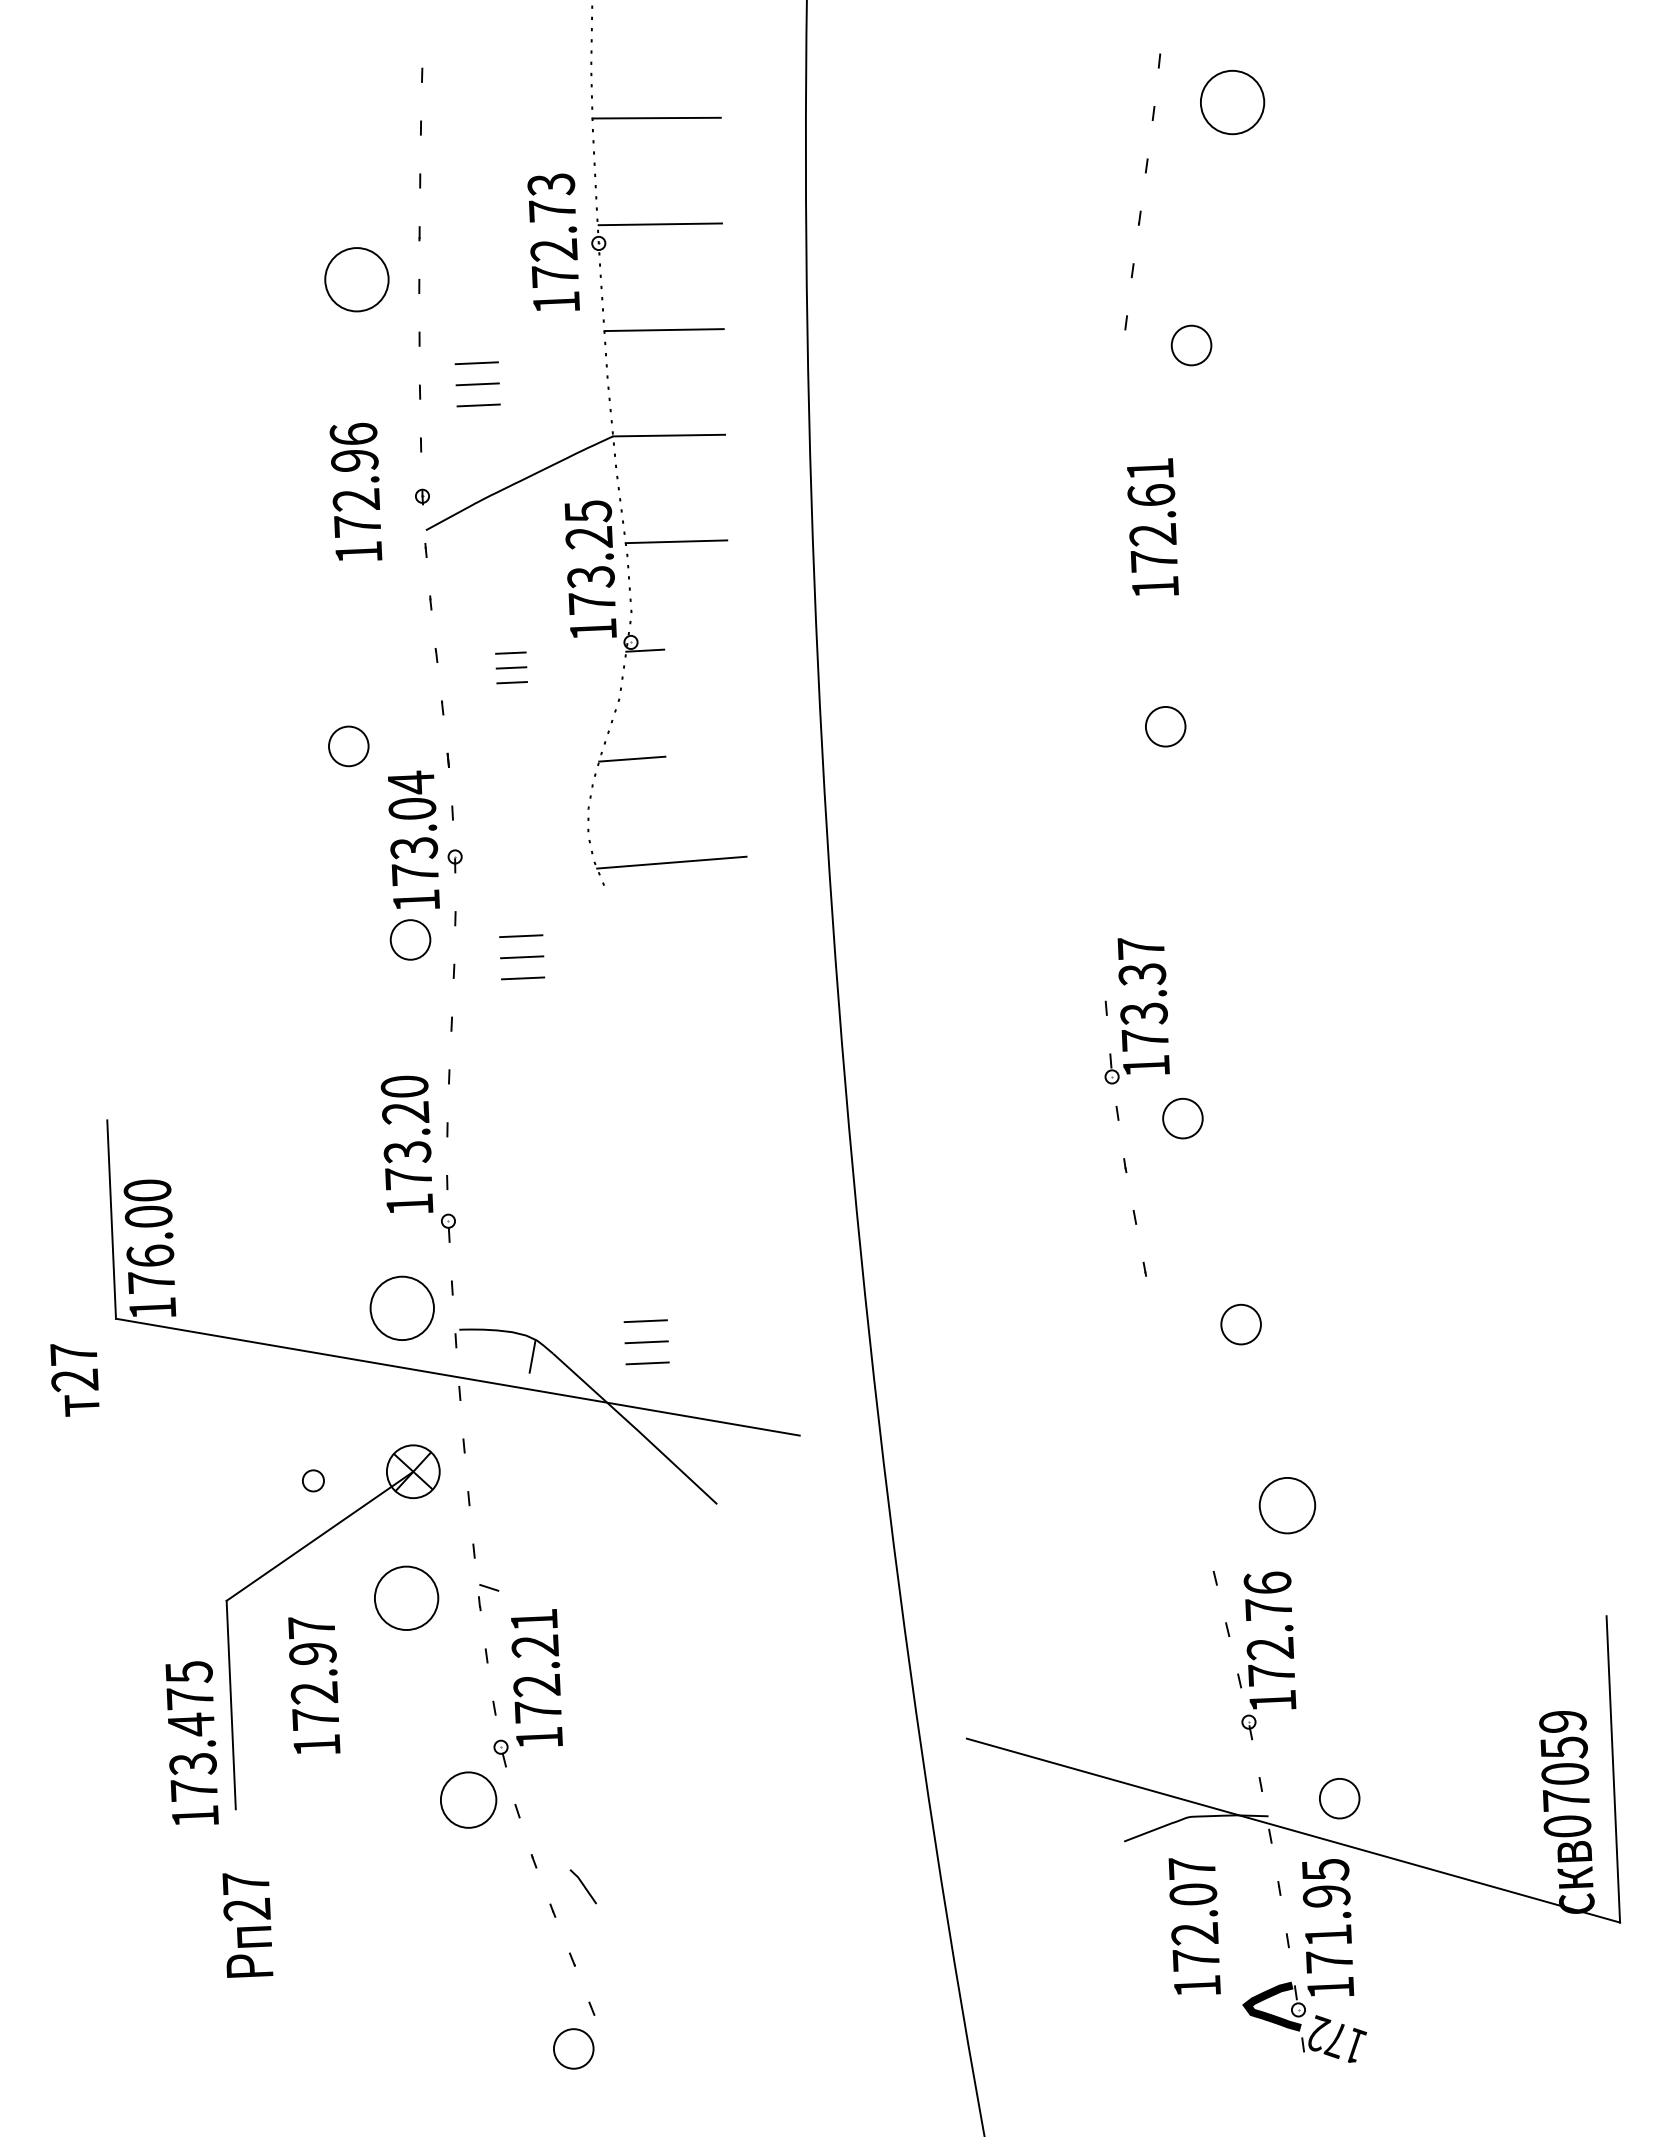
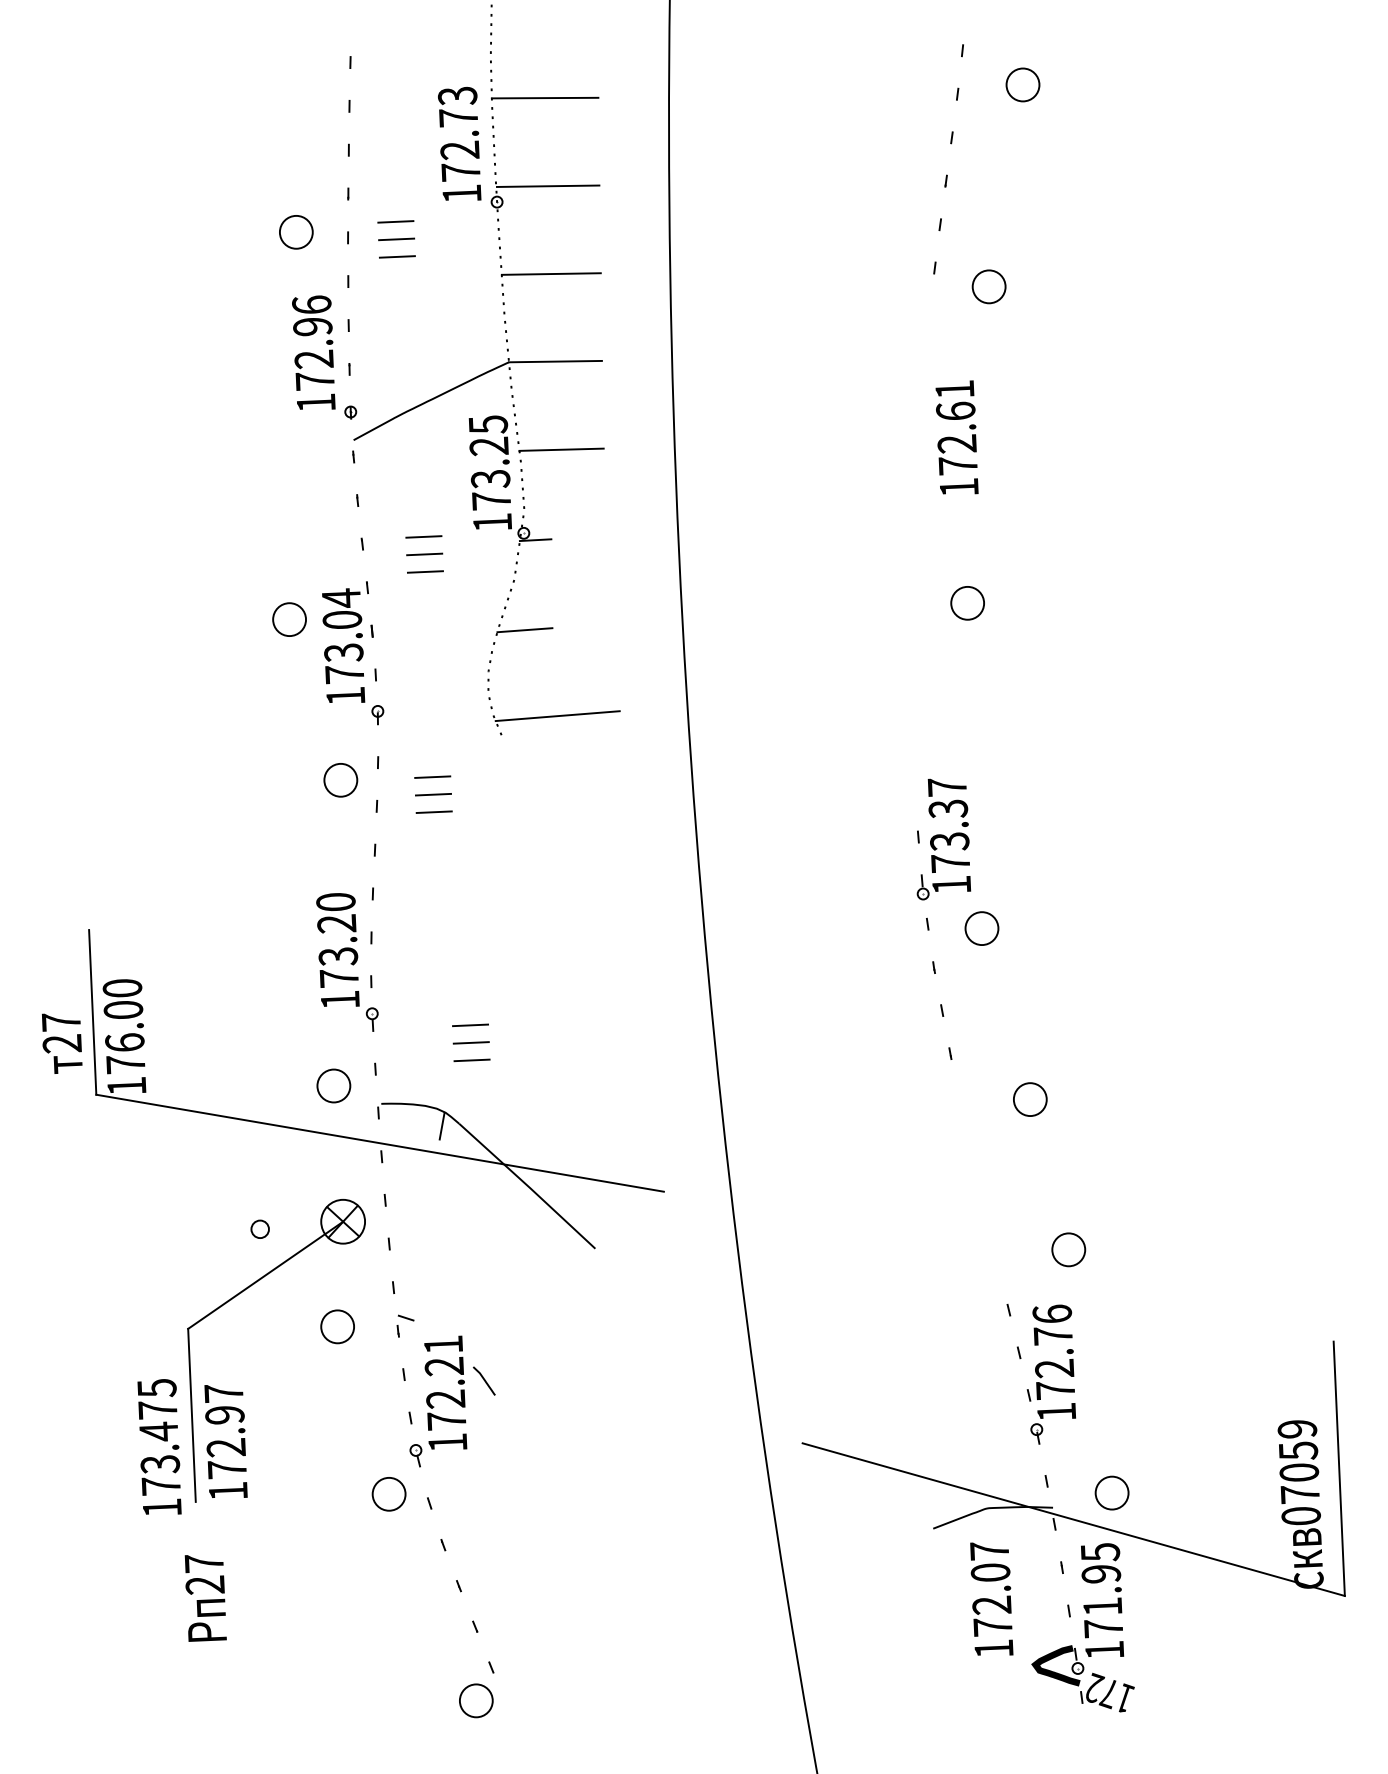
part: (1231, 101) -> (1022, 84), size x0.62
text: (553, 241) -> (459, 143), moved
part: (356, 279) -> (295, 232), size x0.62
part: (477, 384) -> (396, 239), moved
text: (355, 491) -> (313, 352), moved
part: (511, 667) -> (424, 554), size x1.43
text: (413, 839) -> (343, 645), moved
part: (401, 1307) -> (333, 1085), size x0.62
part: (646, 1342) -> (471, 1043), moved
text: (74, 1380) -> (61, 1043), moved
part: (1287, 1505) -> (1068, 1249), size x0.71
part: (406, 1598) -> (337, 1326), size x0.62
text: (314, 1685) -> (226, 1441), moved
part: (468, 1799) -> (388, 1493), size x0.71
curve: (582, 1885) -> (483, 1380), moved

